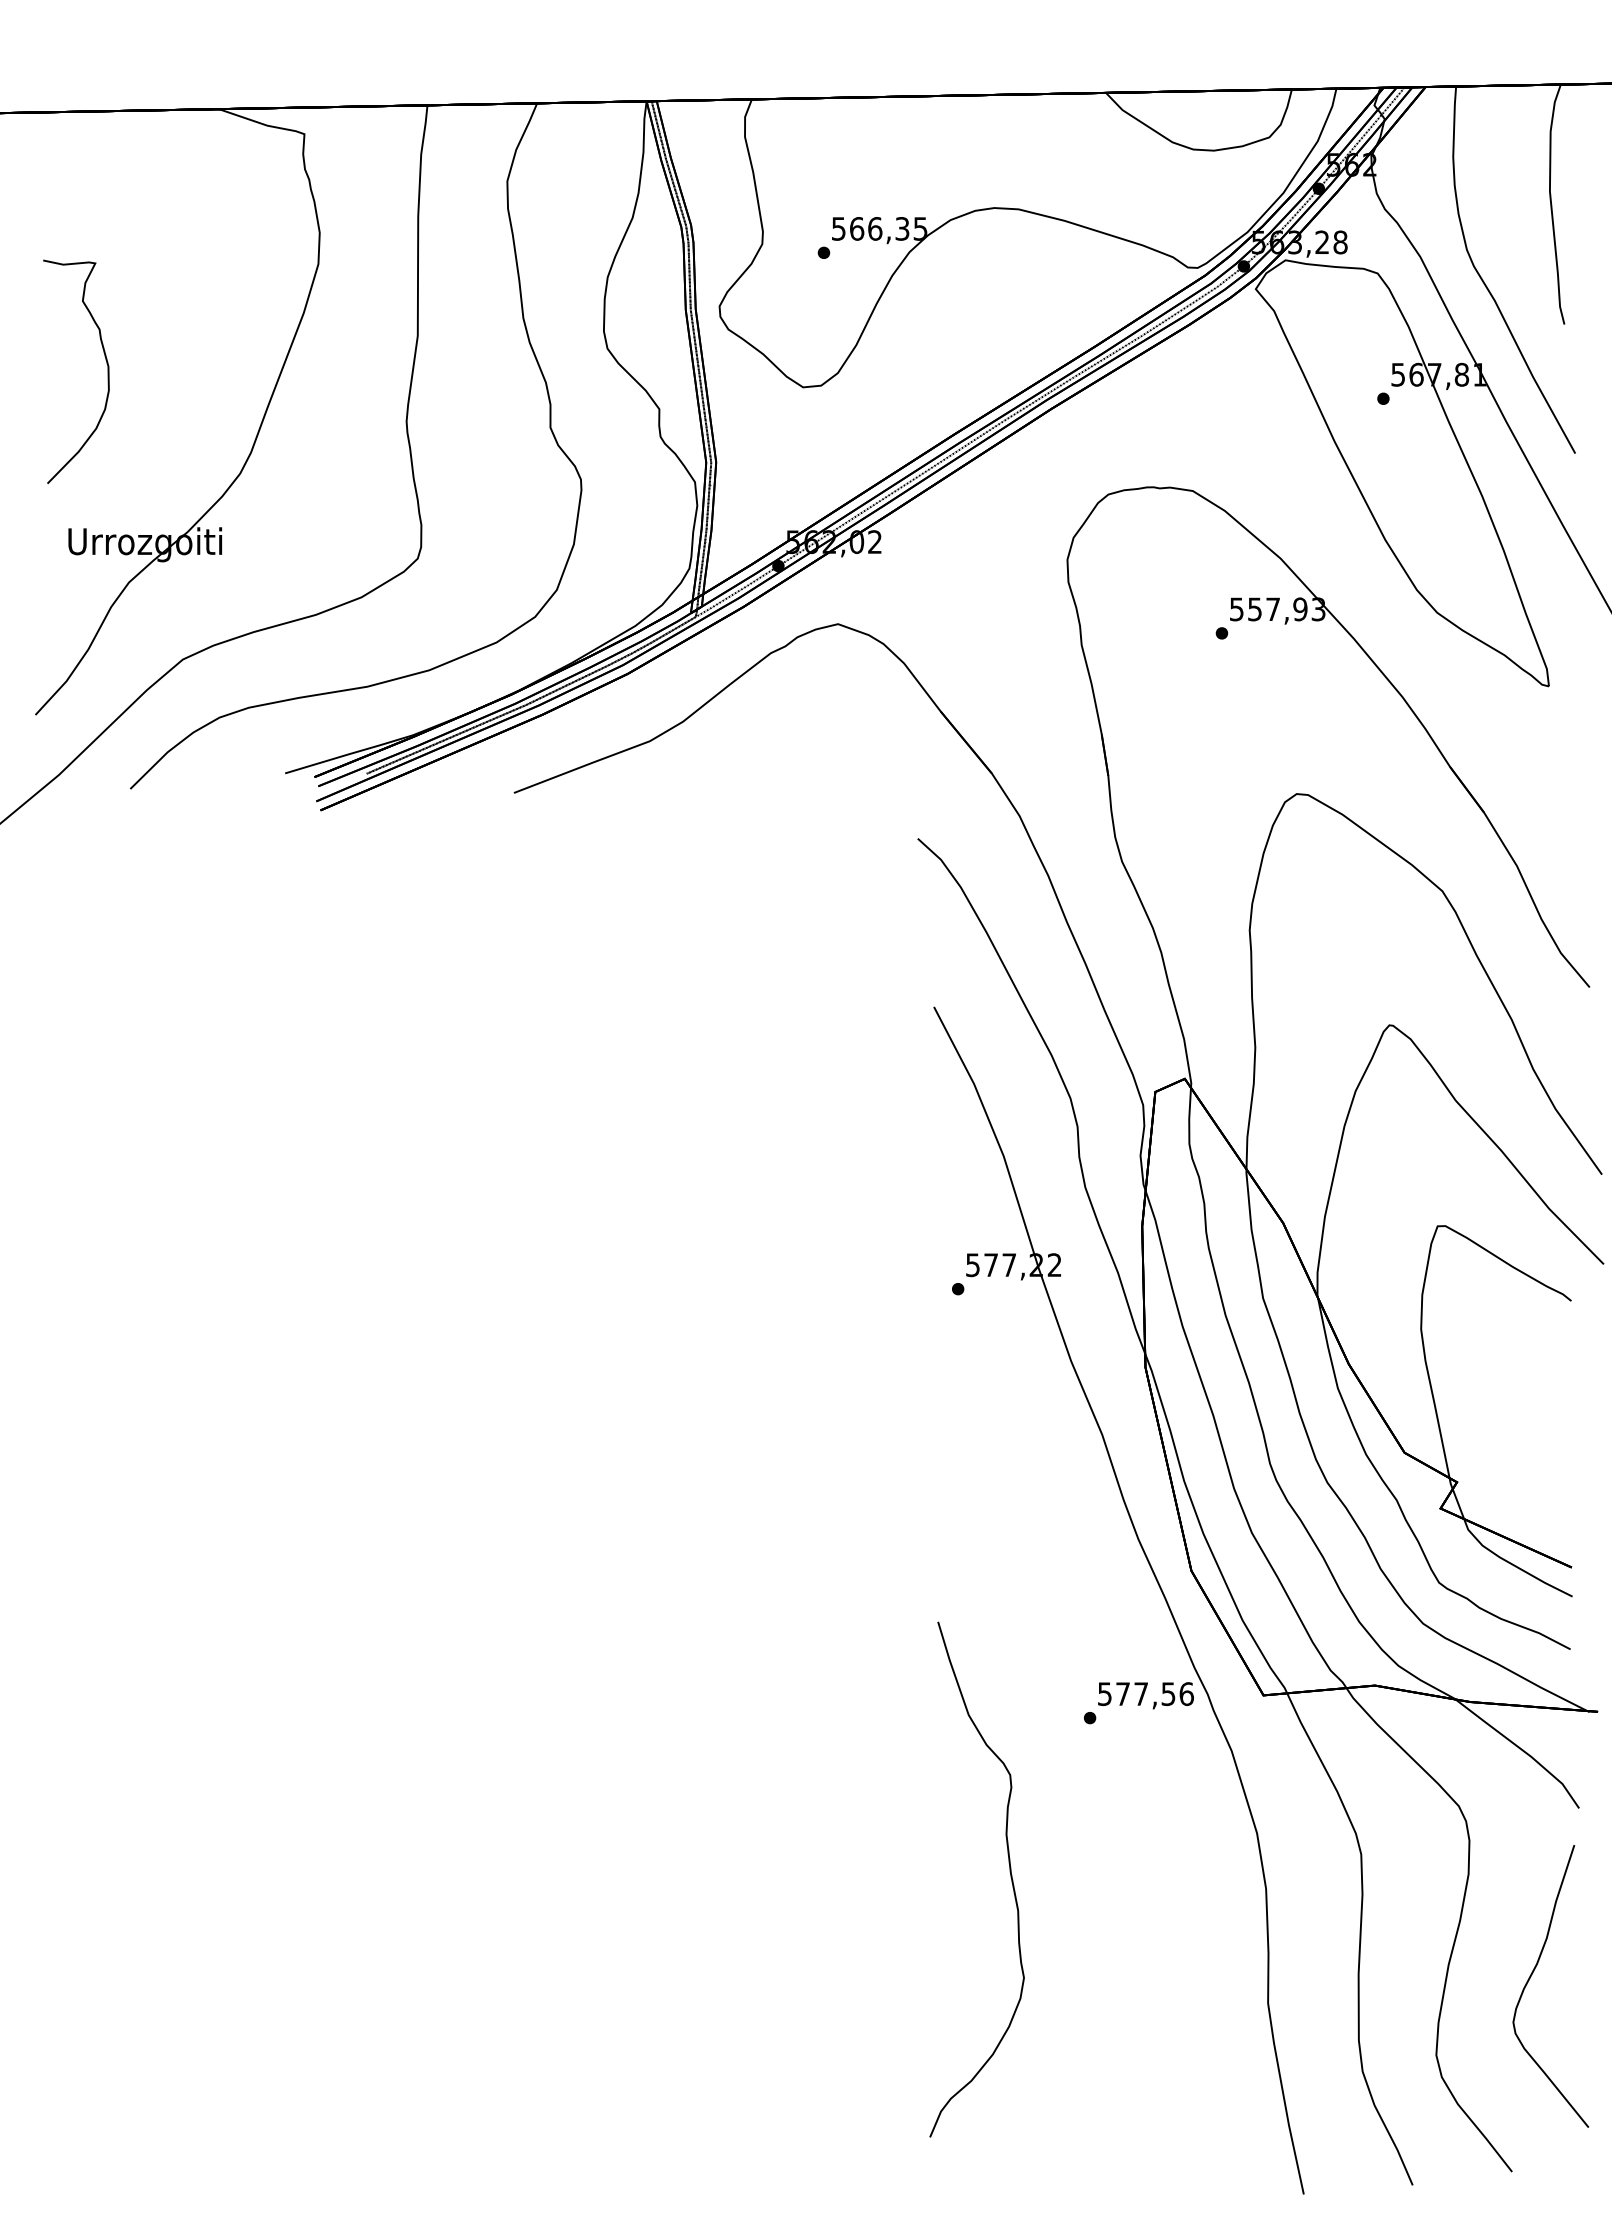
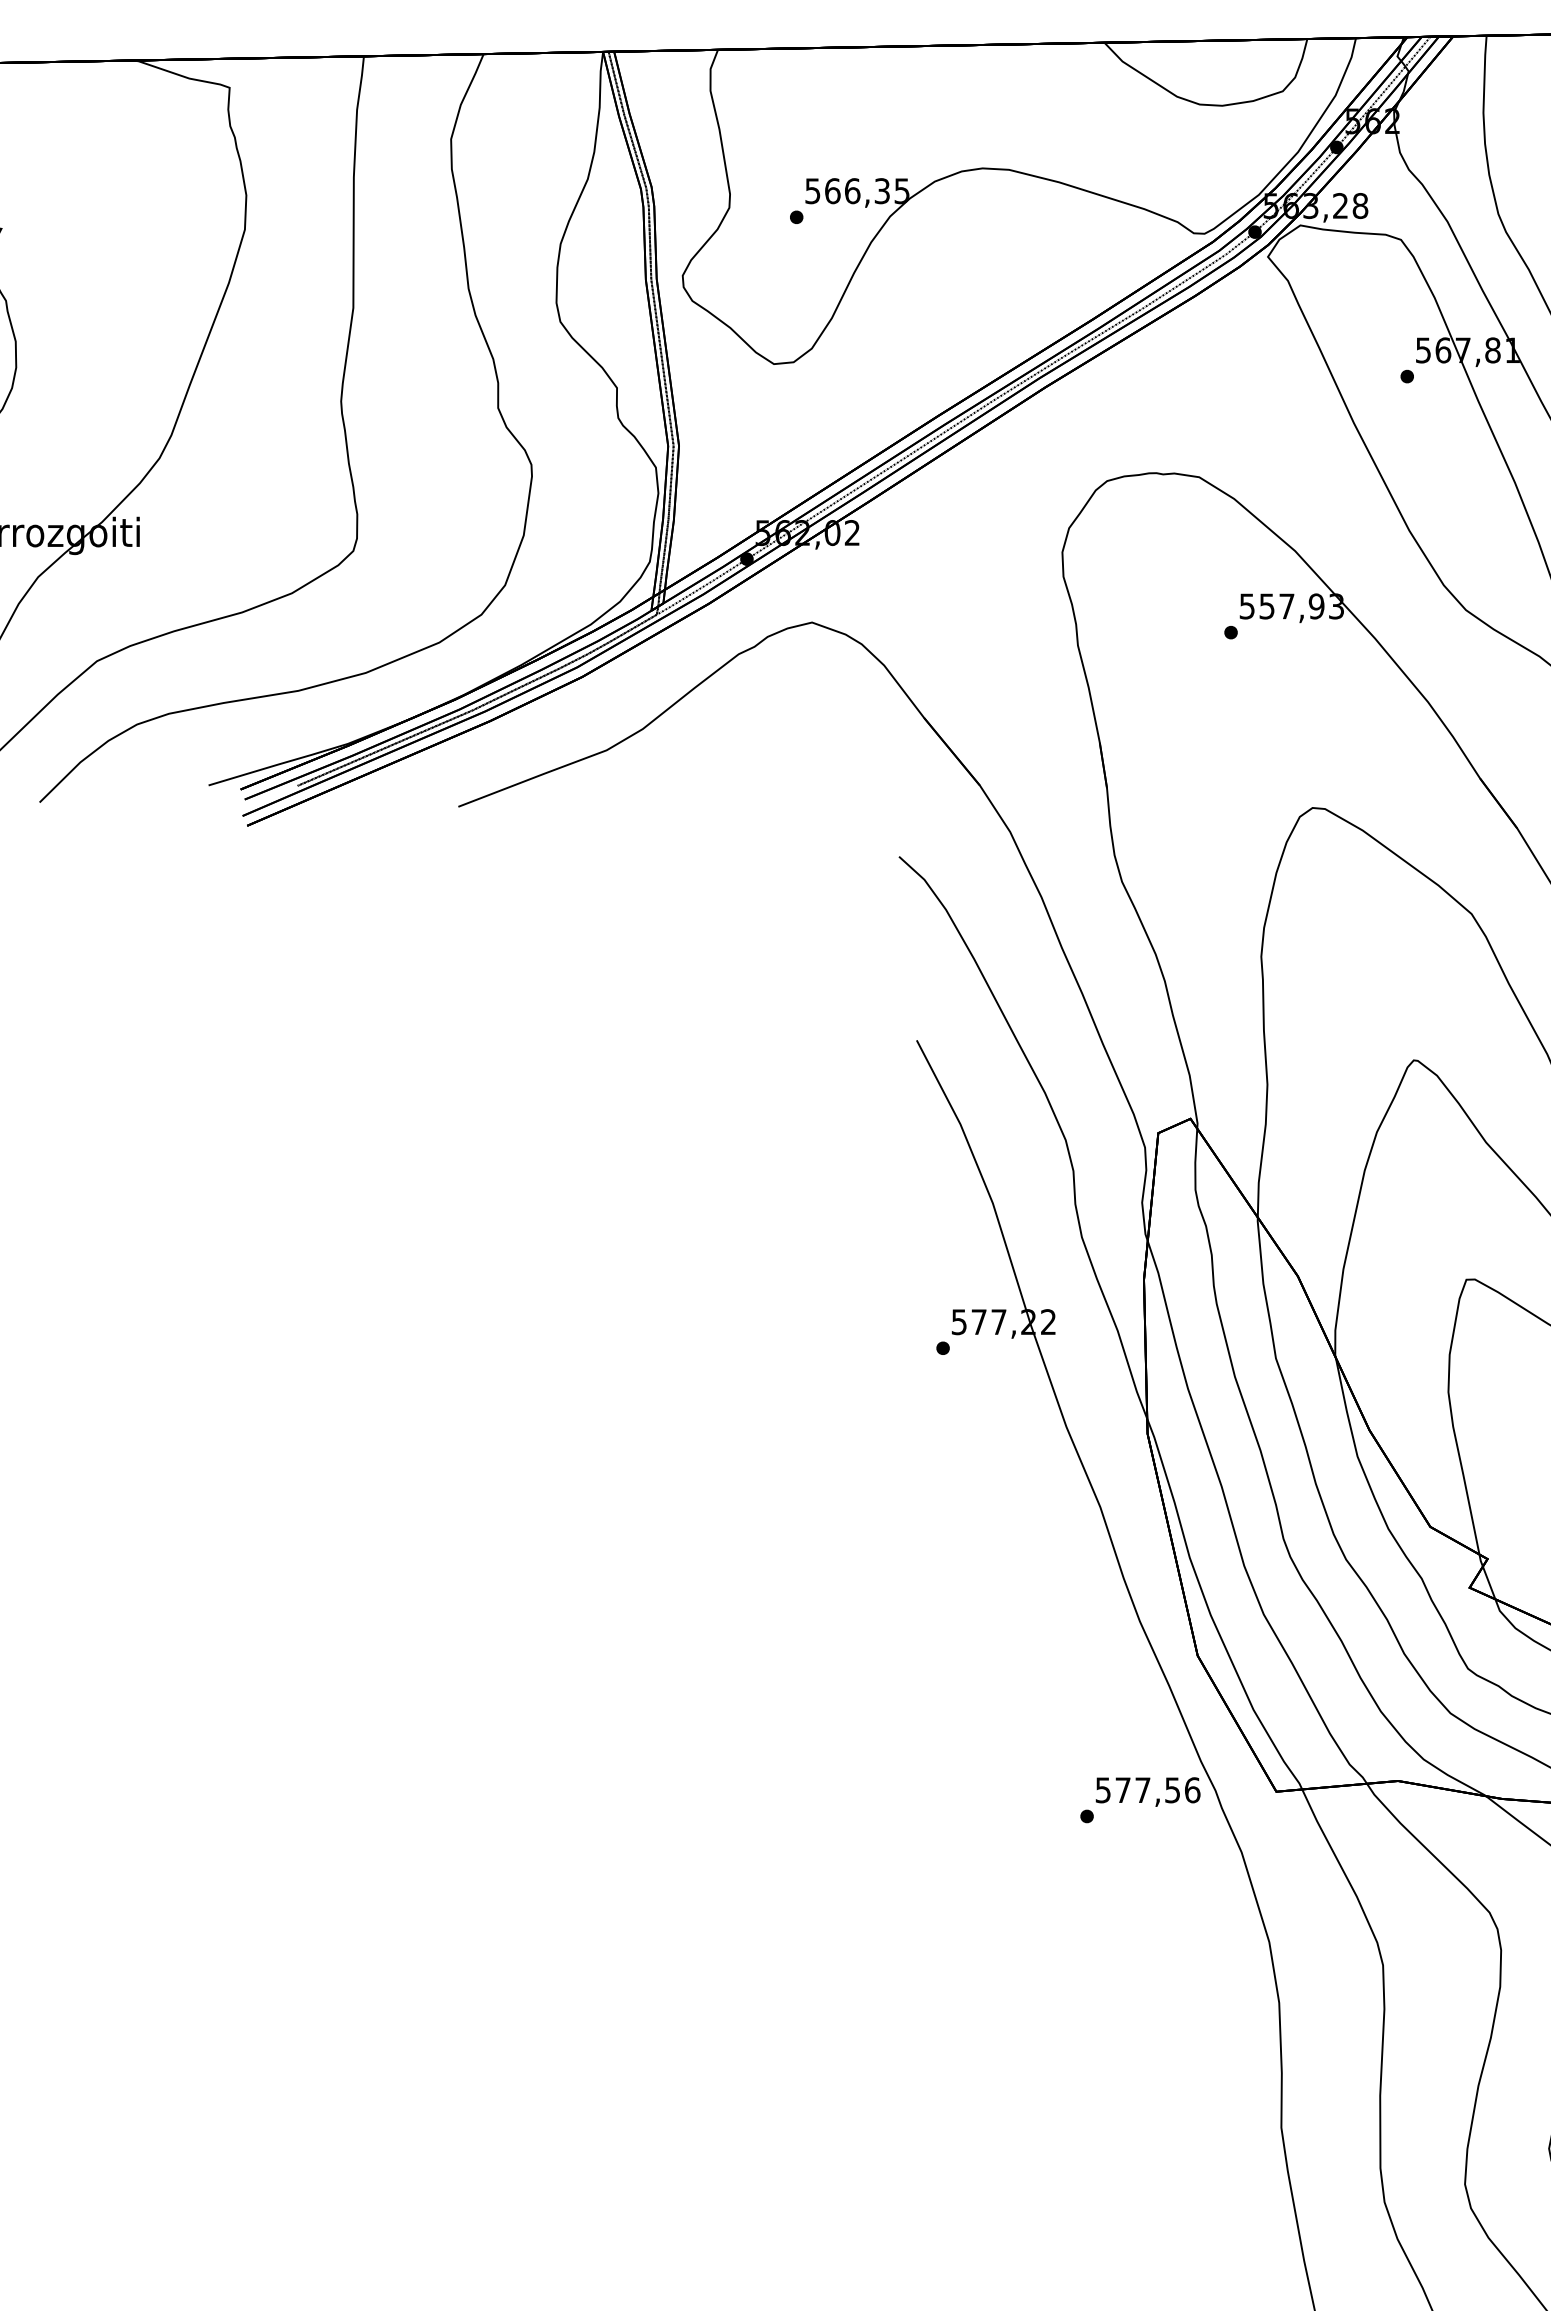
curve: (1009, 1872) -> (999, 1984), removed

